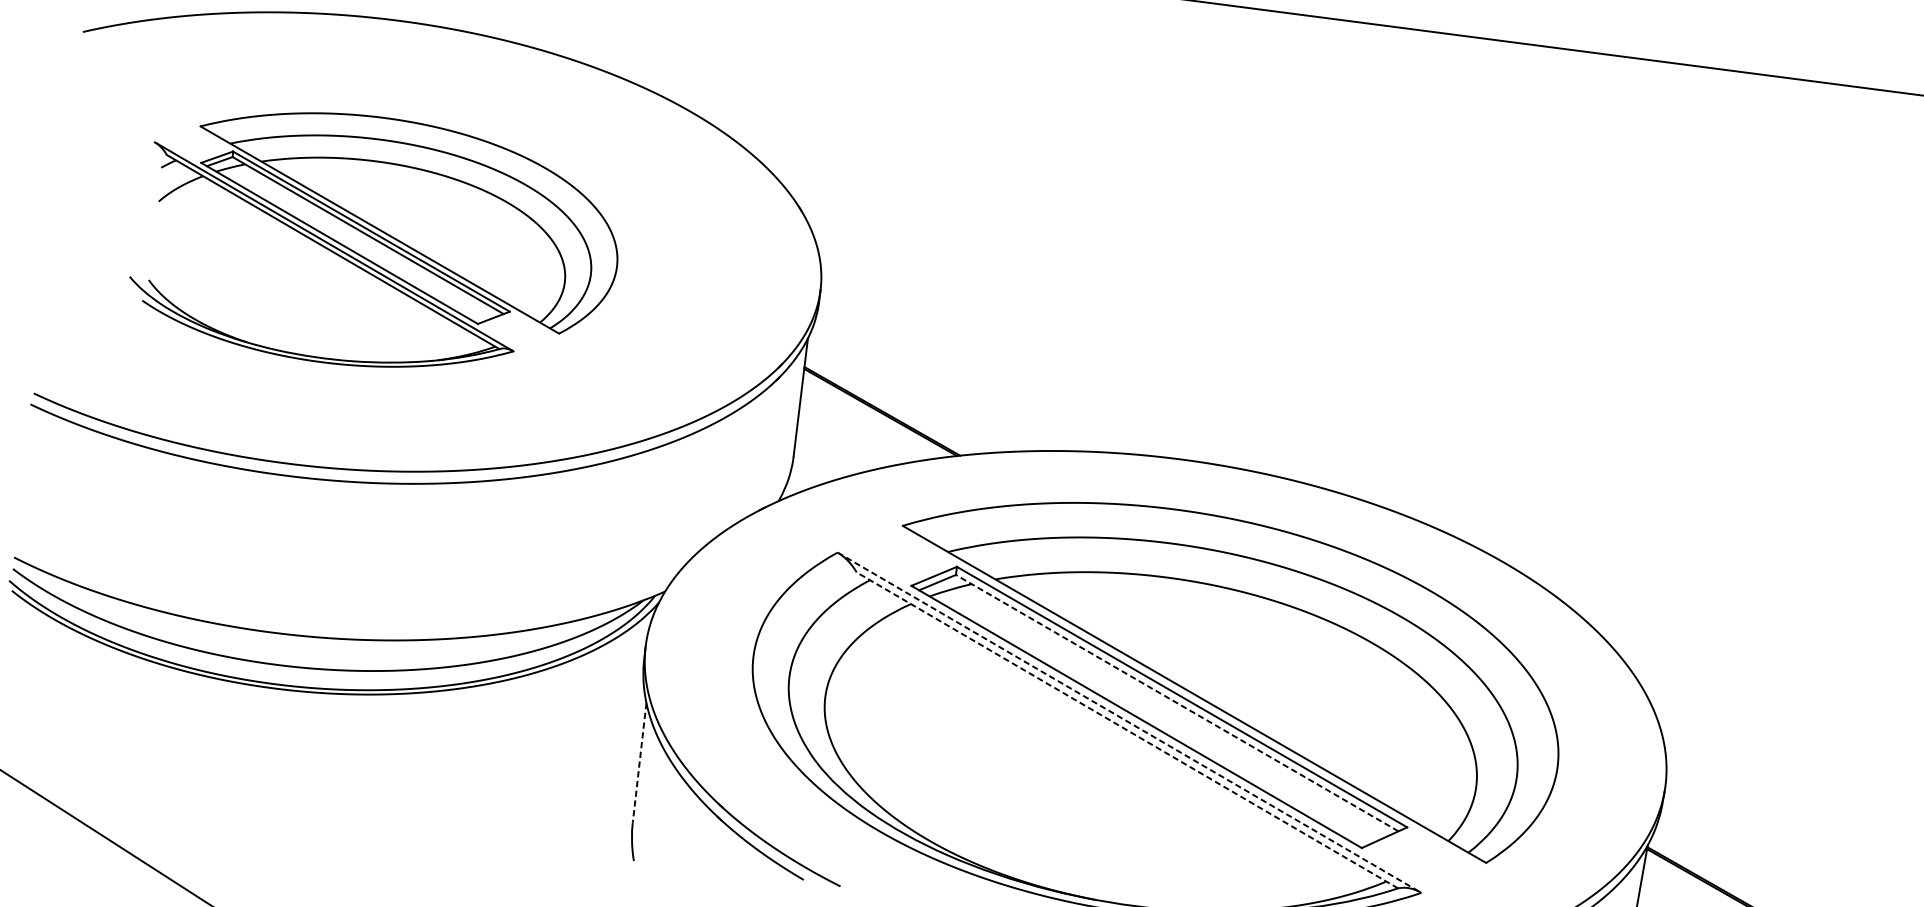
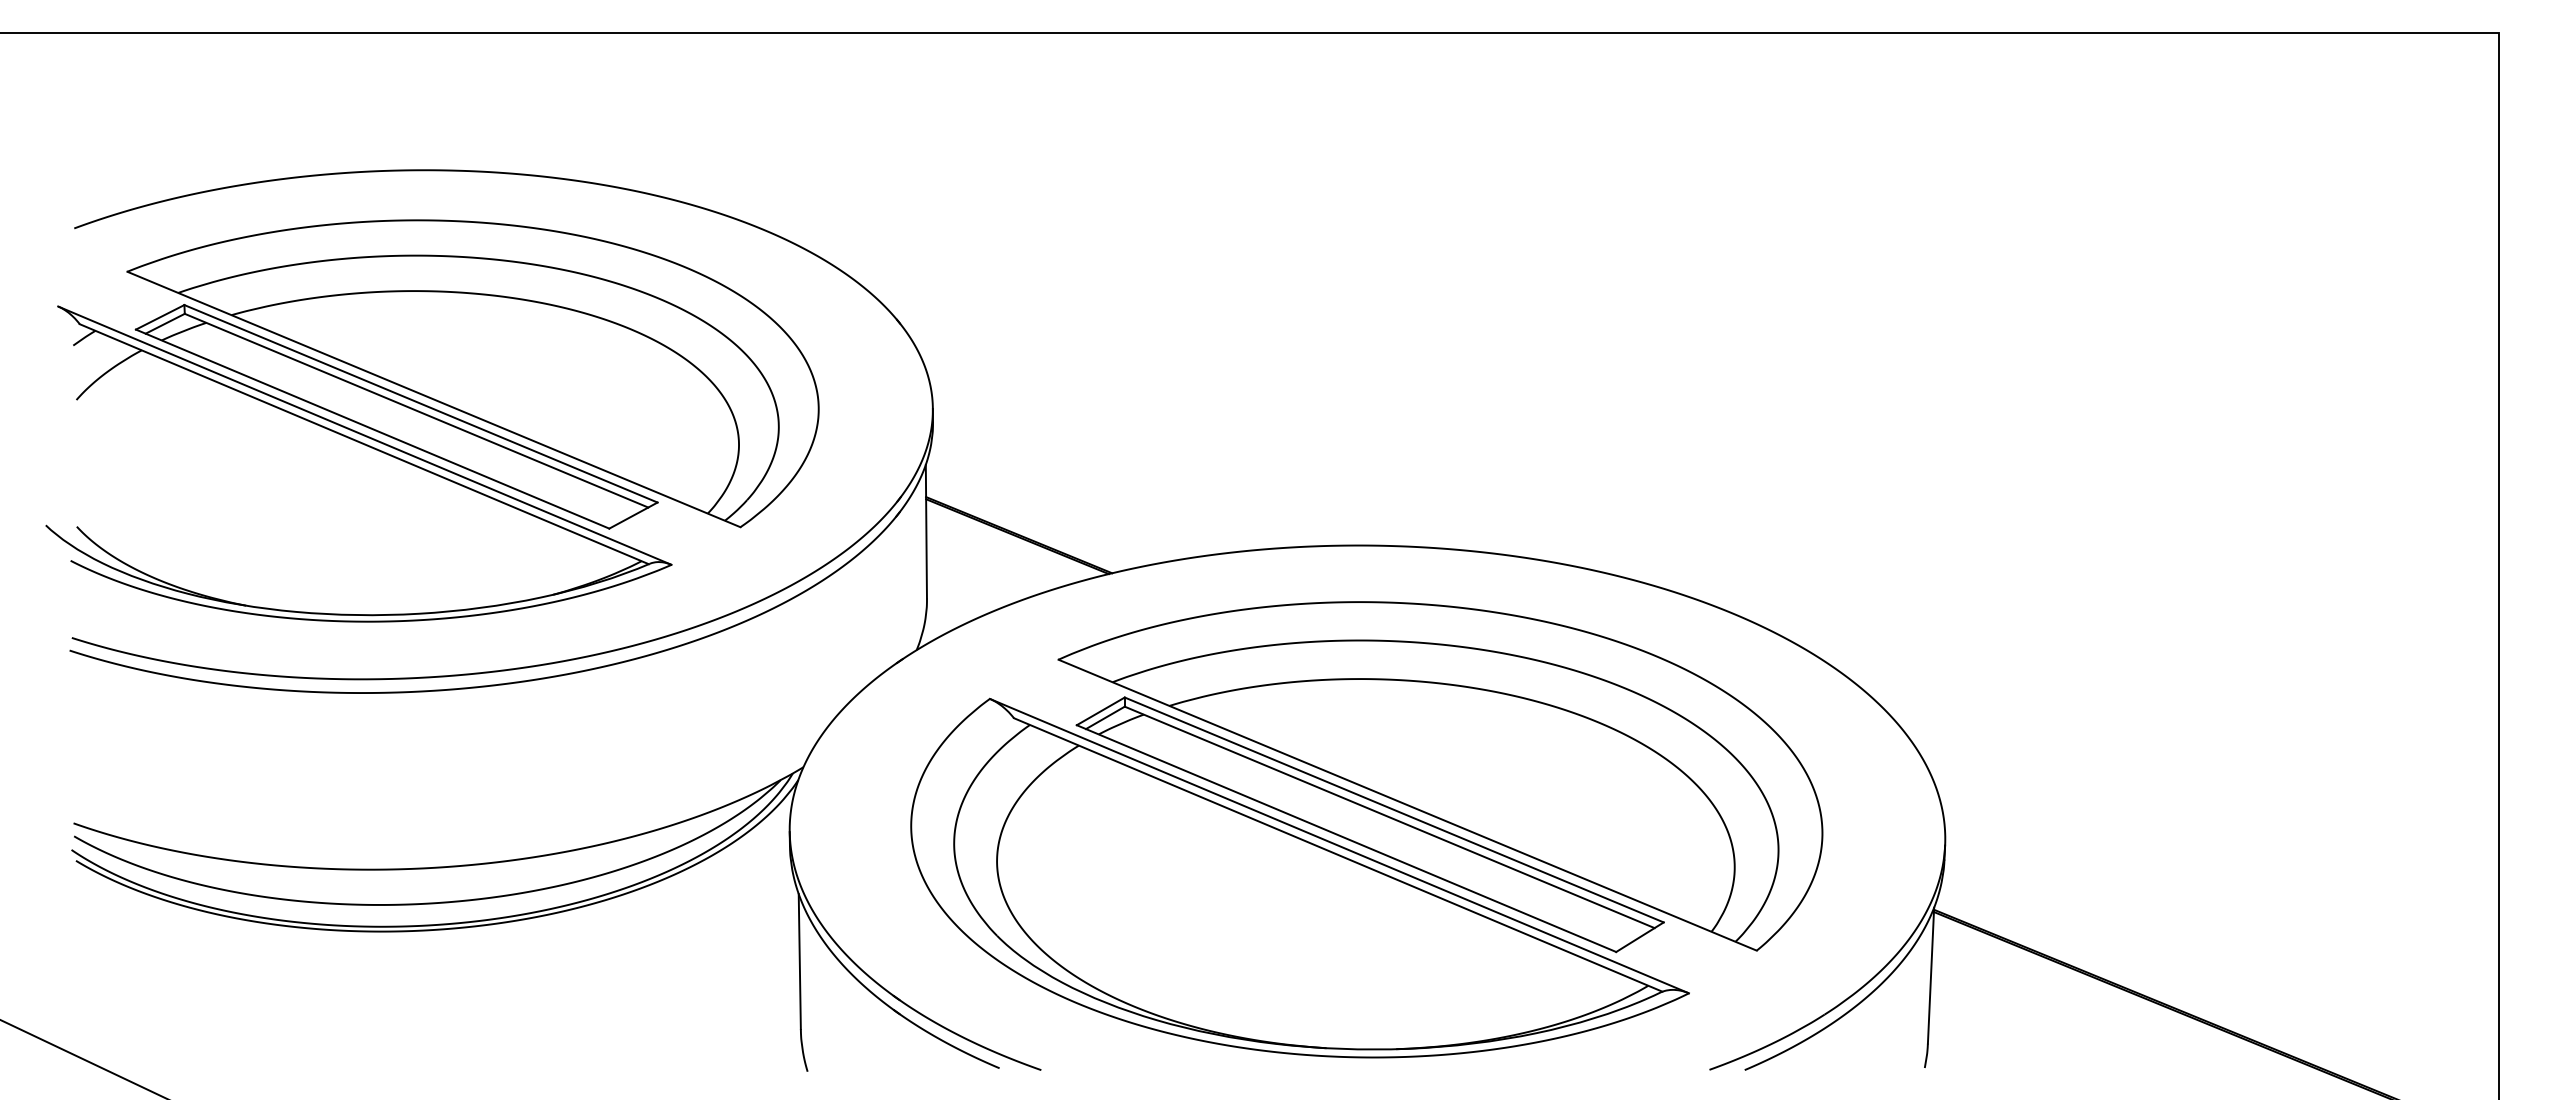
part: (377, 242) -> (432, 420), size x1.43
line: (1177, 703) -> (1389, 817), dashed -> solid
line: (1129, 723) -> (1339, 846), dashed -> solid
line: (1127, 730) -> (1338, 854), dashed -> solid
line: (639, 762) -> (799, 961), dashed -> solid

